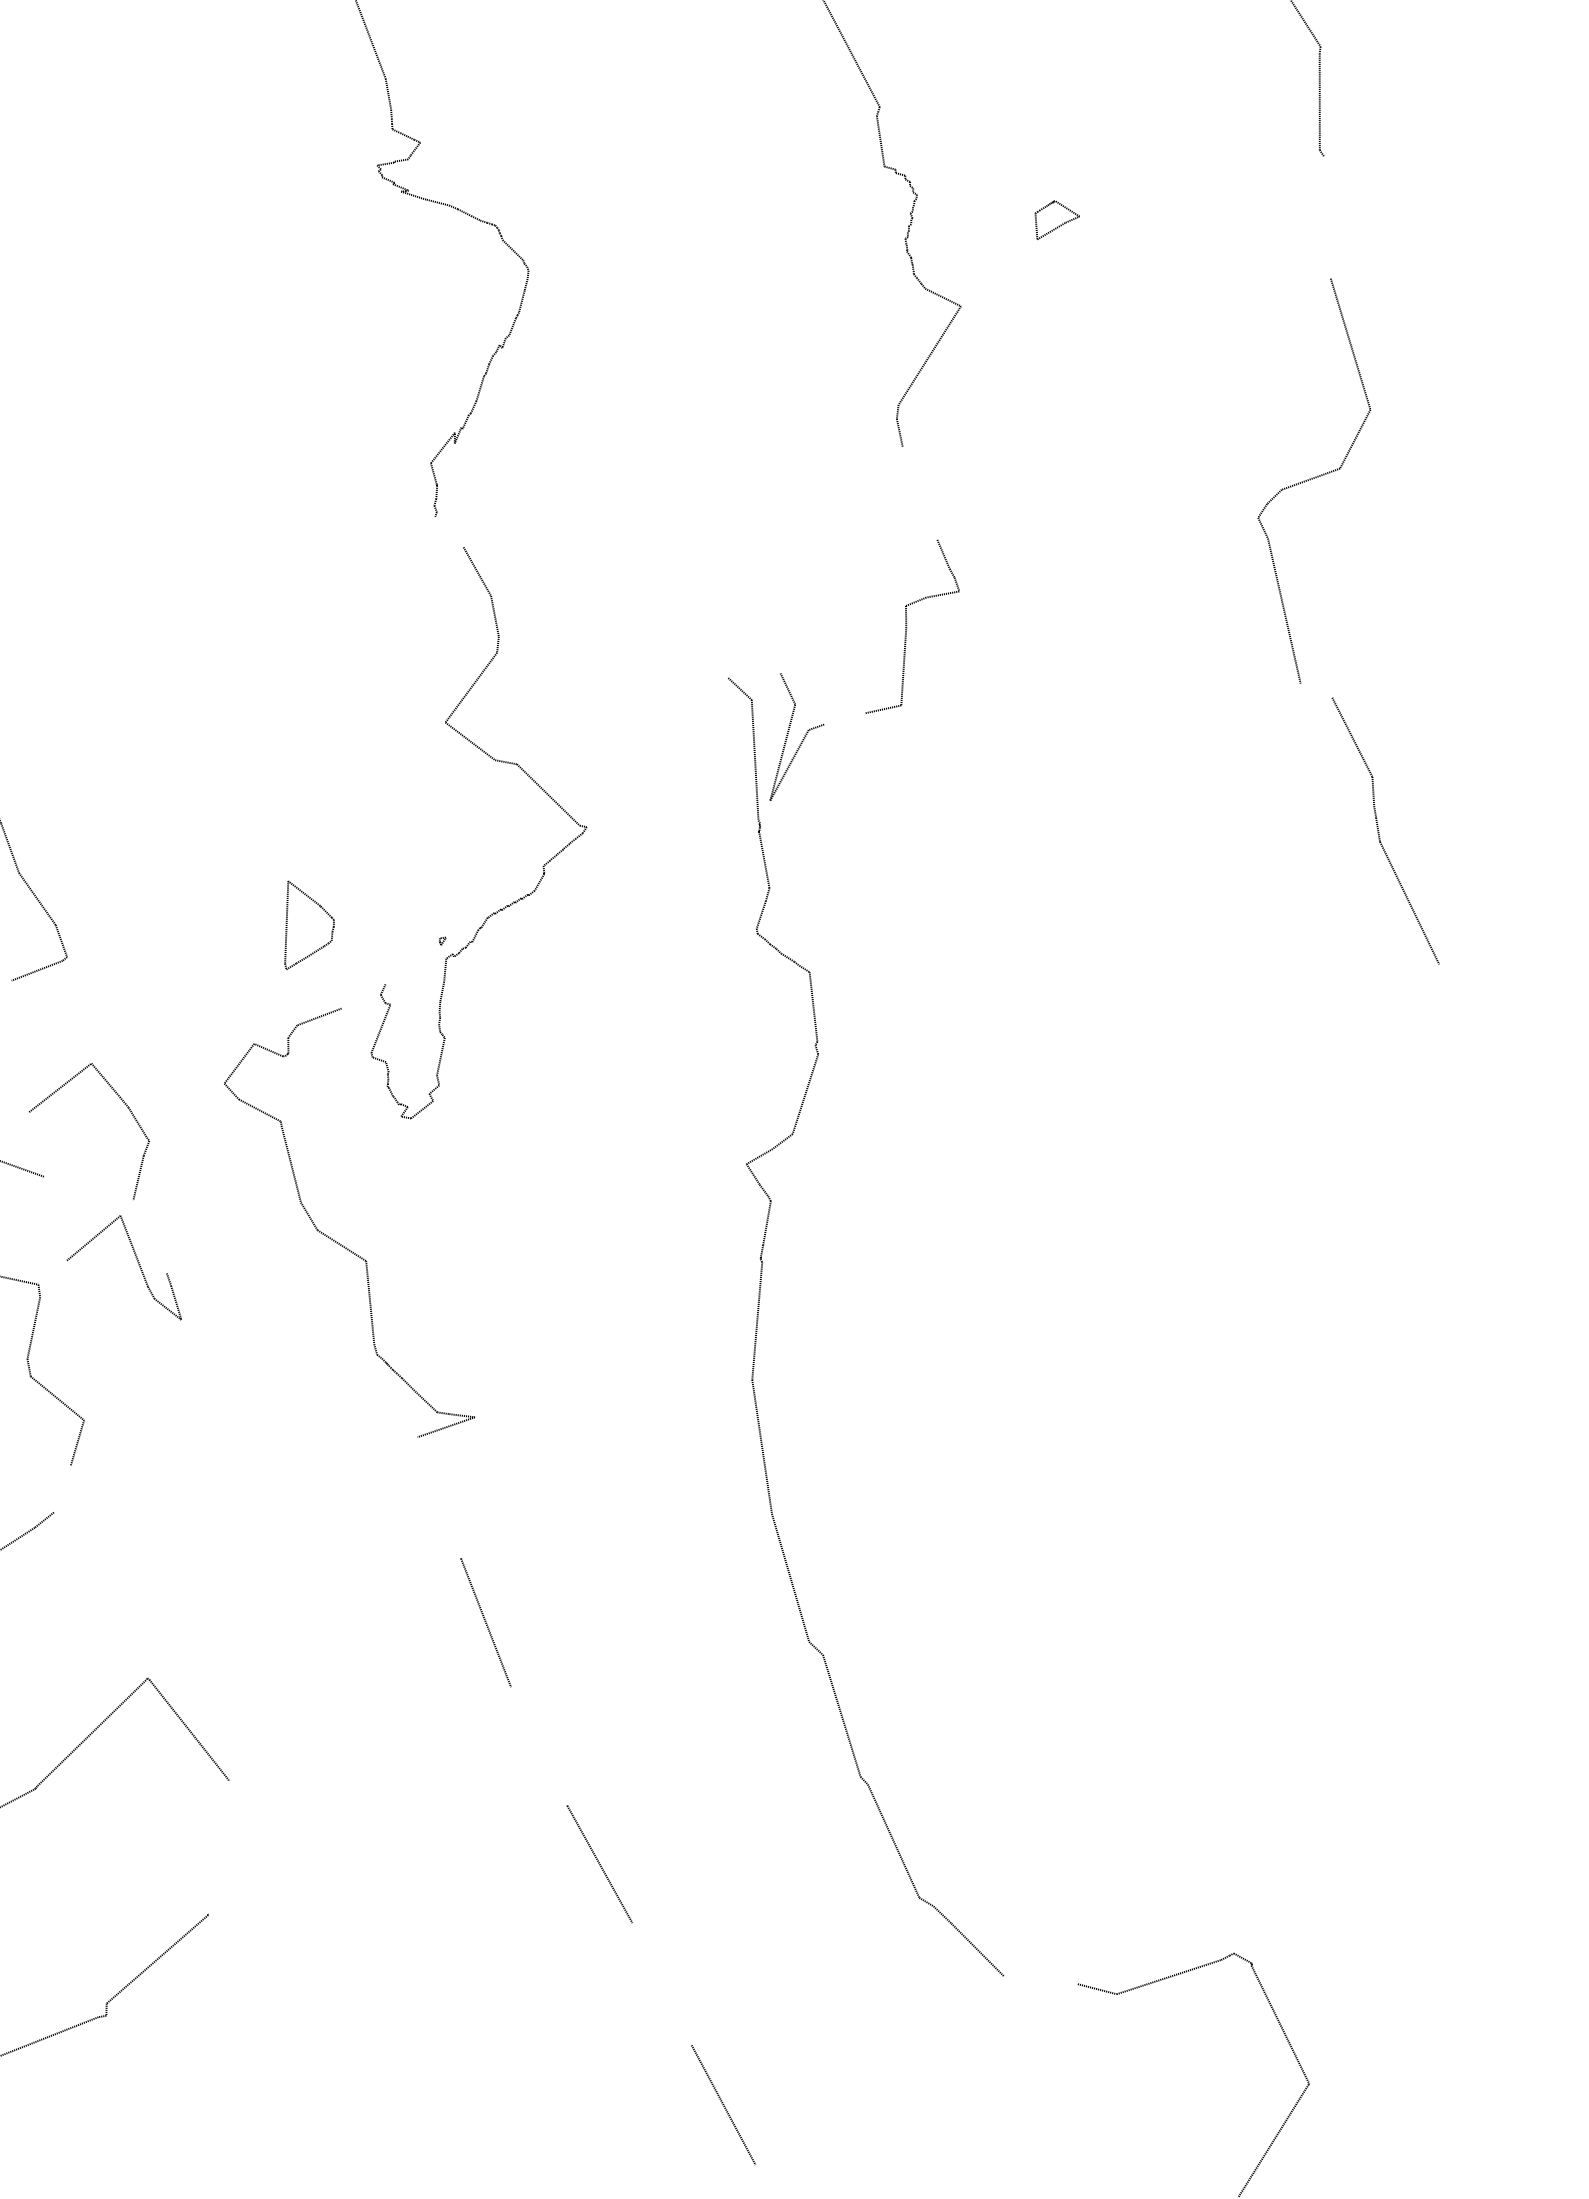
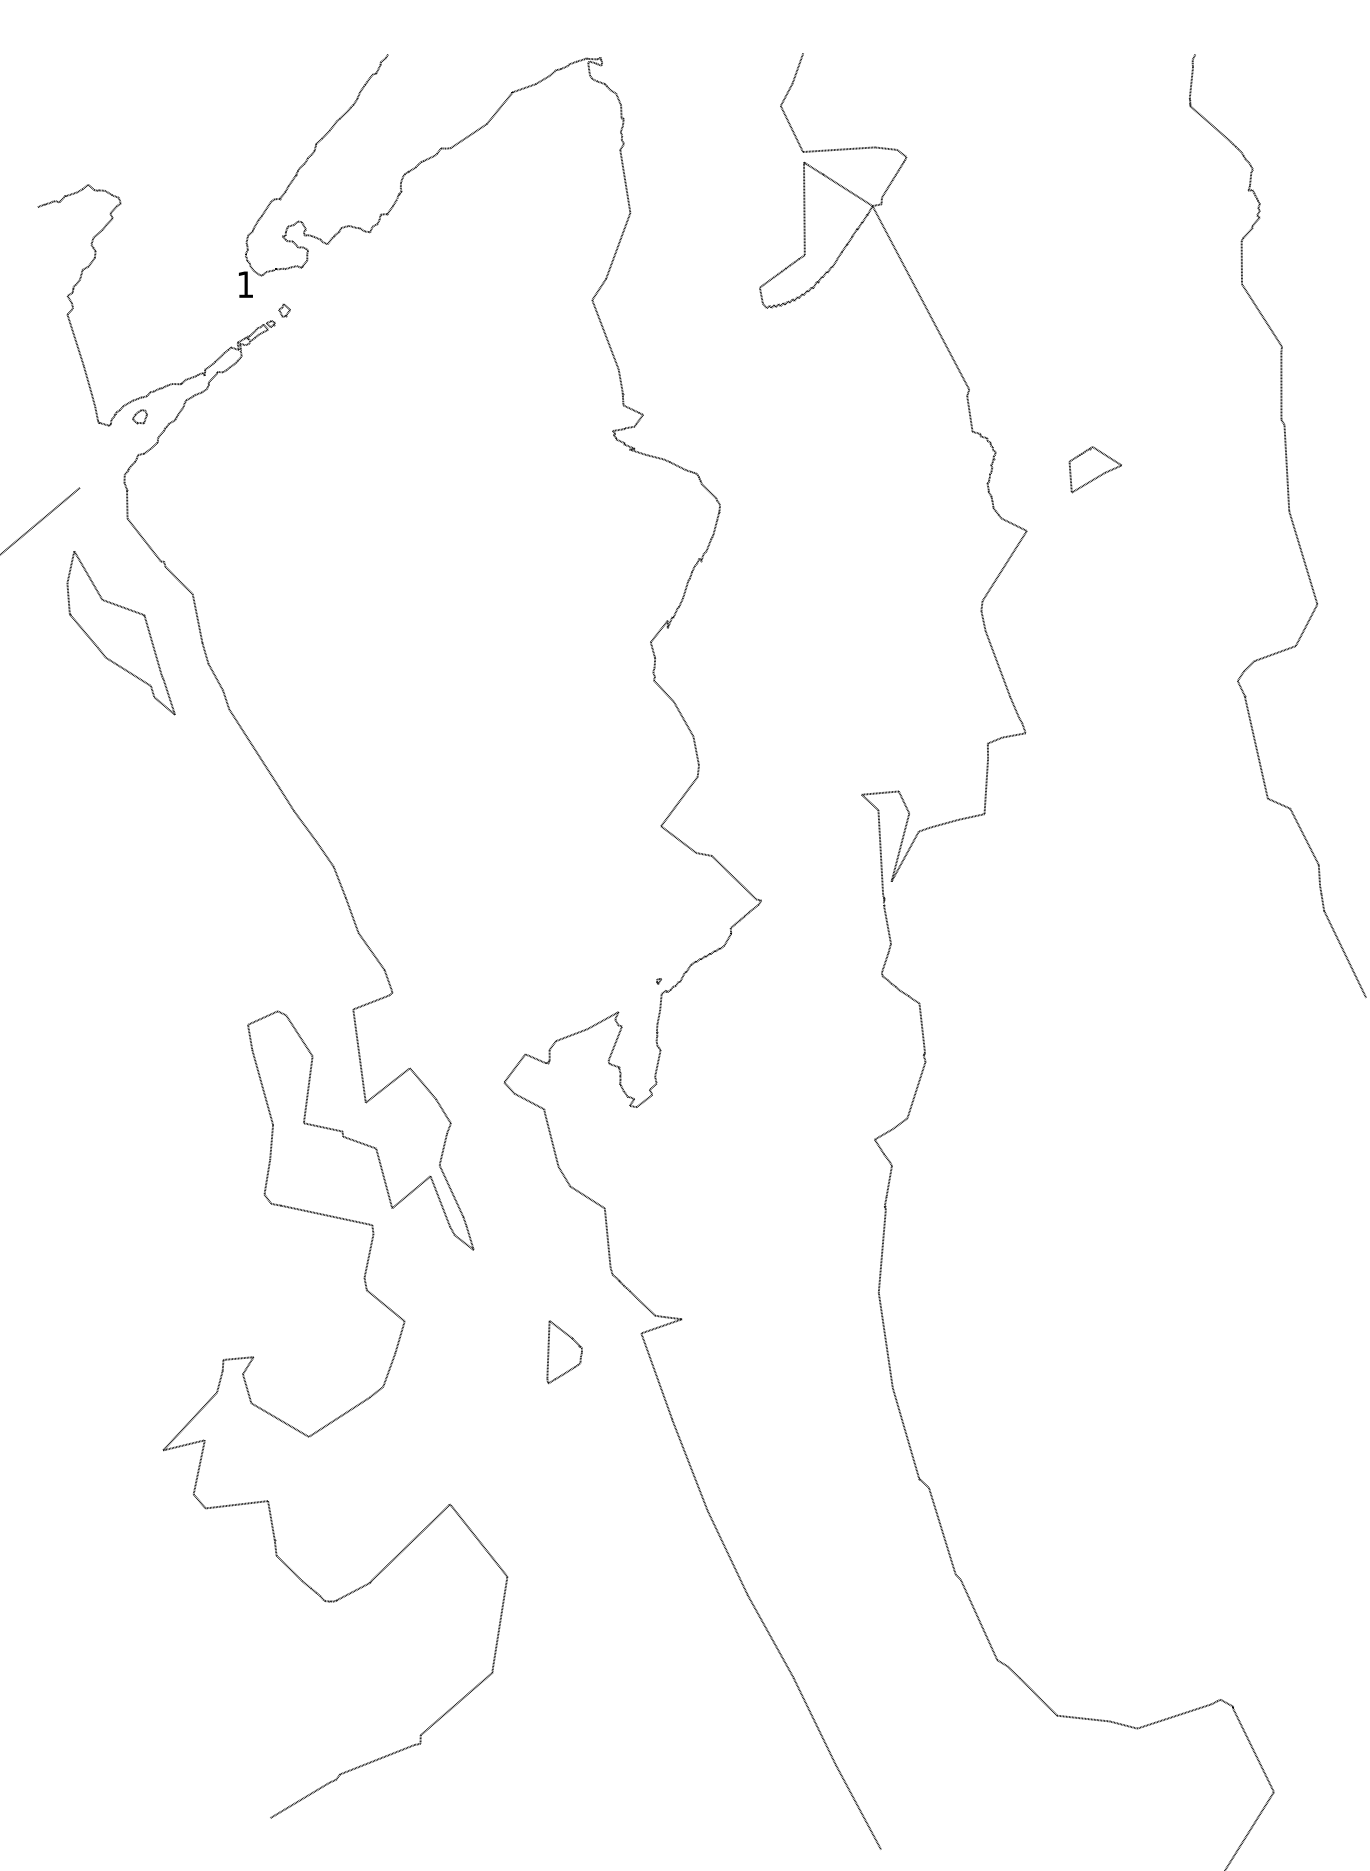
line: (1326, 216) -> (1286, 467), added
part: (1056, 219) -> (1094, 469), size x1.67
line: (919, 493) -> (997, 663), added
line: (448, 531) -> (663, 690), added
line: (753, 674) -> (879, 792), added
line: (1315, 690) -> (1278, 803), added
line: (843, 718) -> (943, 823), added
part: (309, 925) -> (564, 1352), moved
line: (362, 996) -> (602, 1020), added
line: (20, 1045) -> (359, 1055), added
line: (55, 1218) -> (384, 1178), added
line: (150, 1237) -> (451, 1191), added
line: (62, 1488) -> (389, 1369), added
line: (438, 1497) -> (656, 1376), added
line: (539, 1746) -> (727, 1552), added
line: (217, 1847) -> (499, 1624), added
line: (1040, 1980) -> (1083, 1718), added
line: (661, 1984) -> (814, 1721), added

